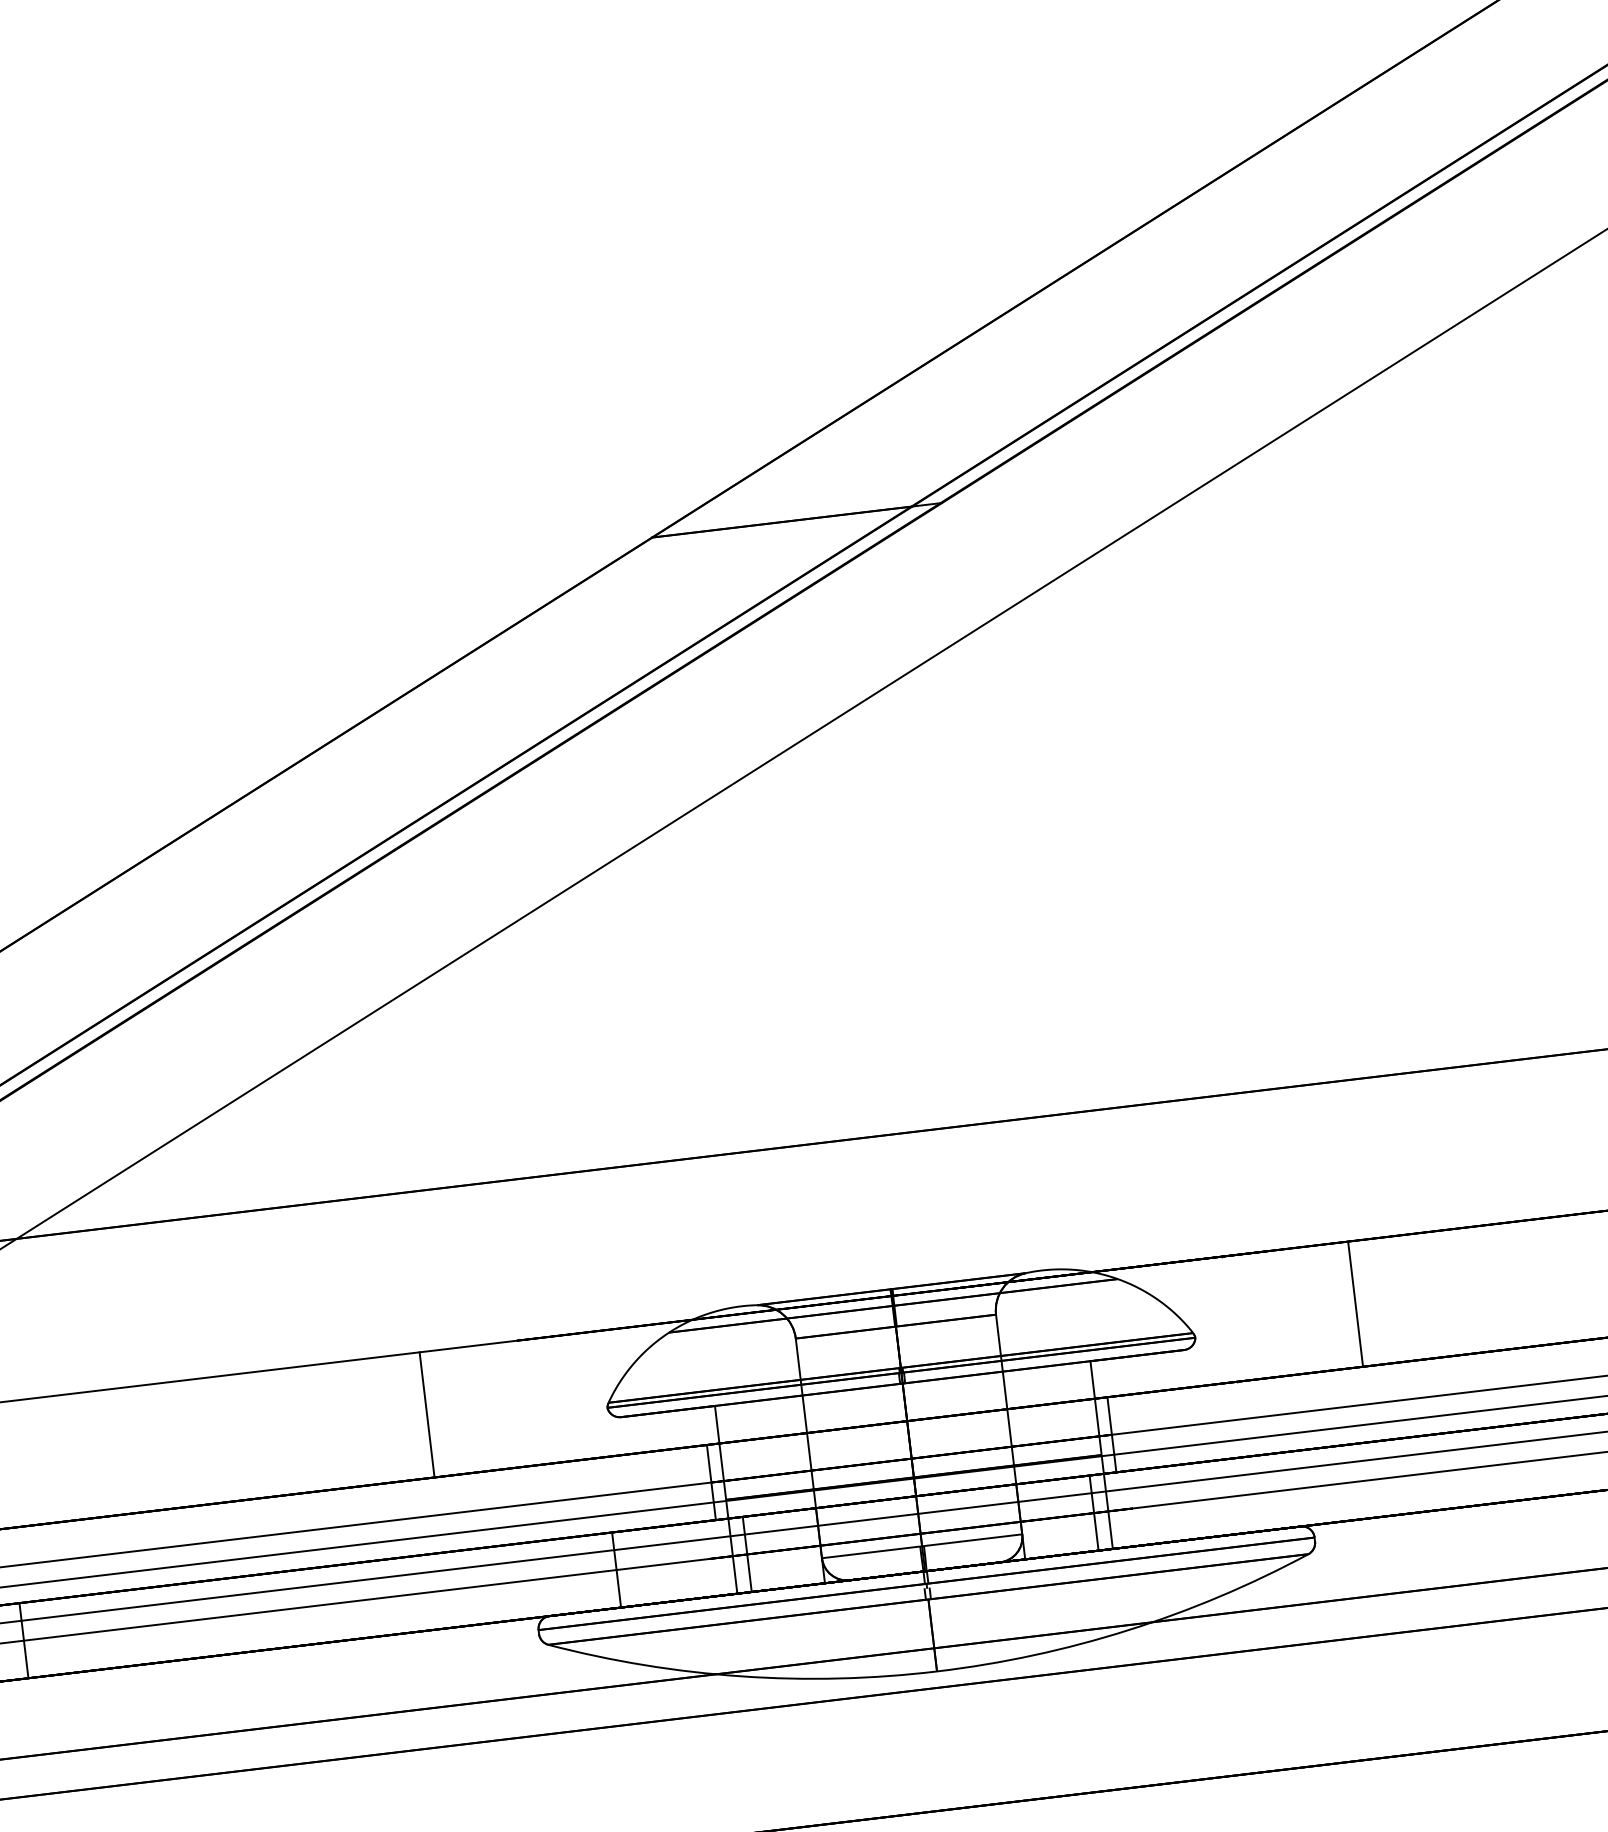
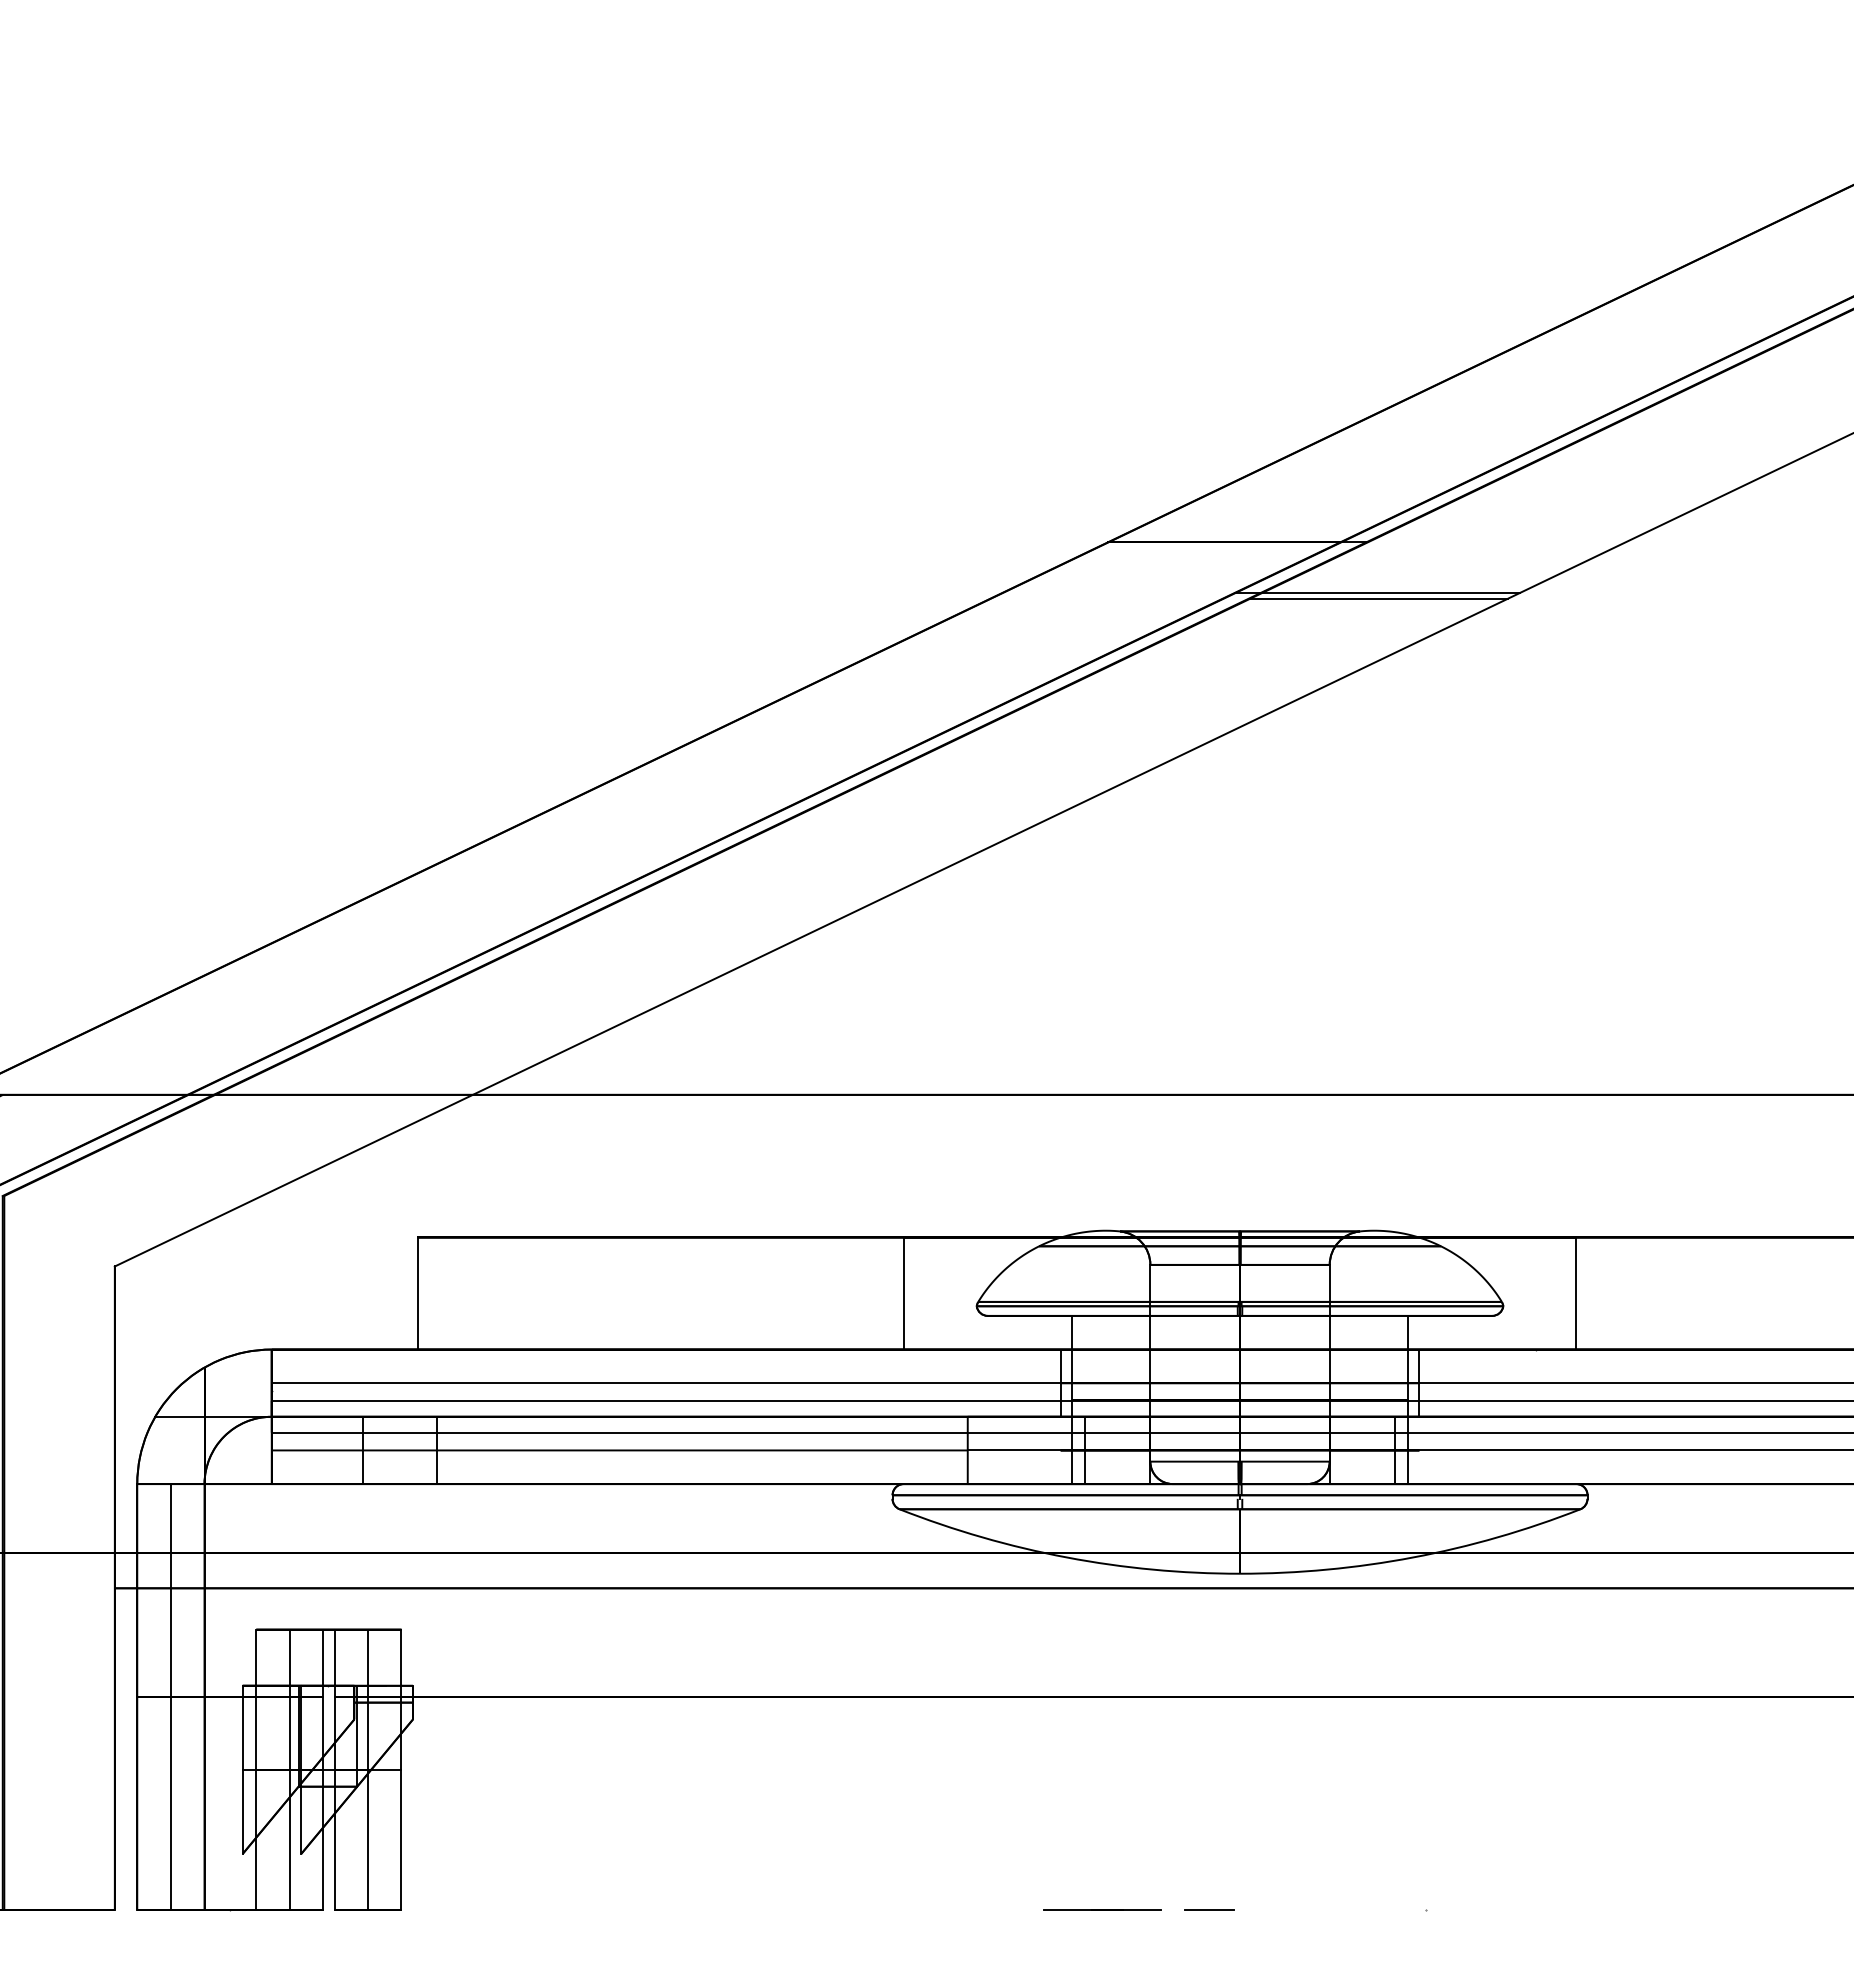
line: (959, 557) -> (1377, 592), added
line: (961, 564) -> (1378, 598), added
line: (1355, 1304) -> (1576, 1293), moved
line: (426, 1414) -> (903, 1293), moved

